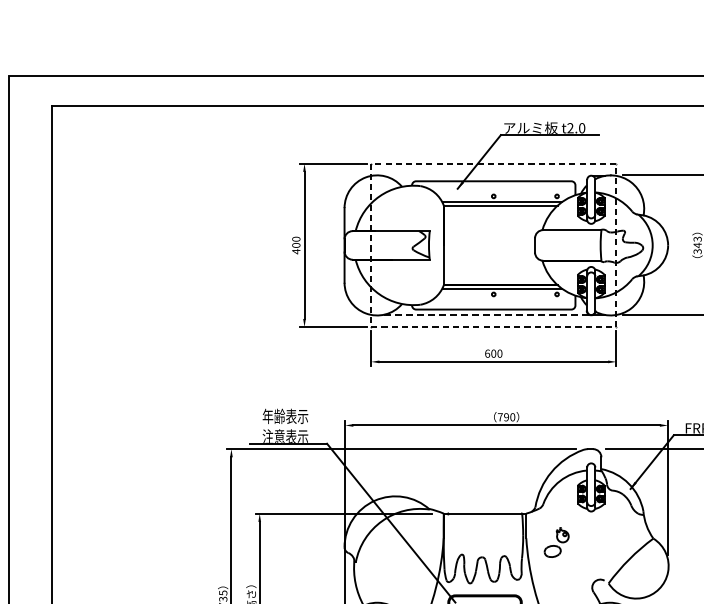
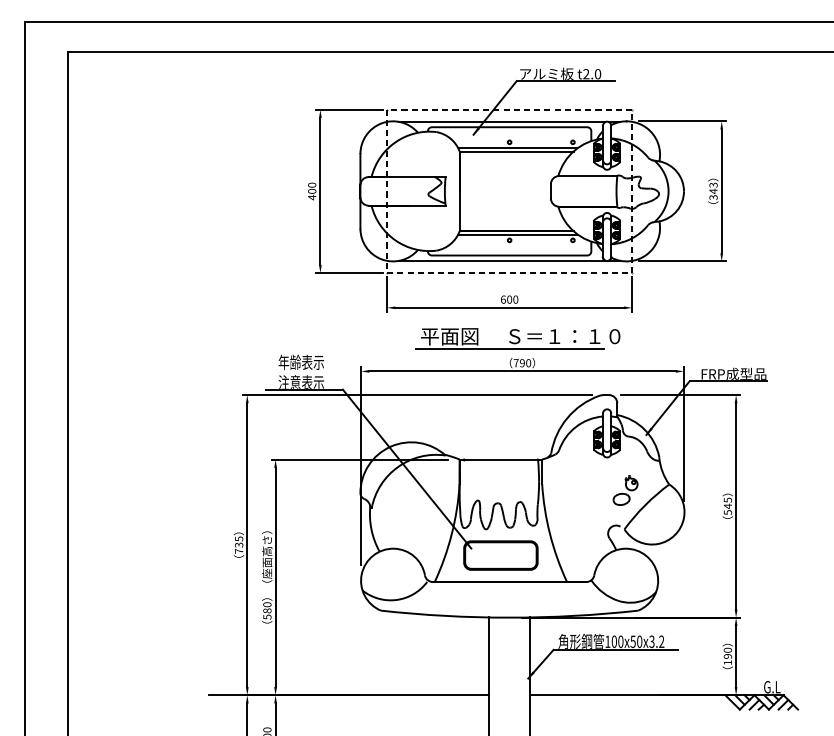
line: (486, 175) -> (502, 121), added
line: (486, 314) -> (502, 260), dashed -> solid
part: (501, 392) -> (517, 338), added
part: (556, 542) -> (625, 490), moved

